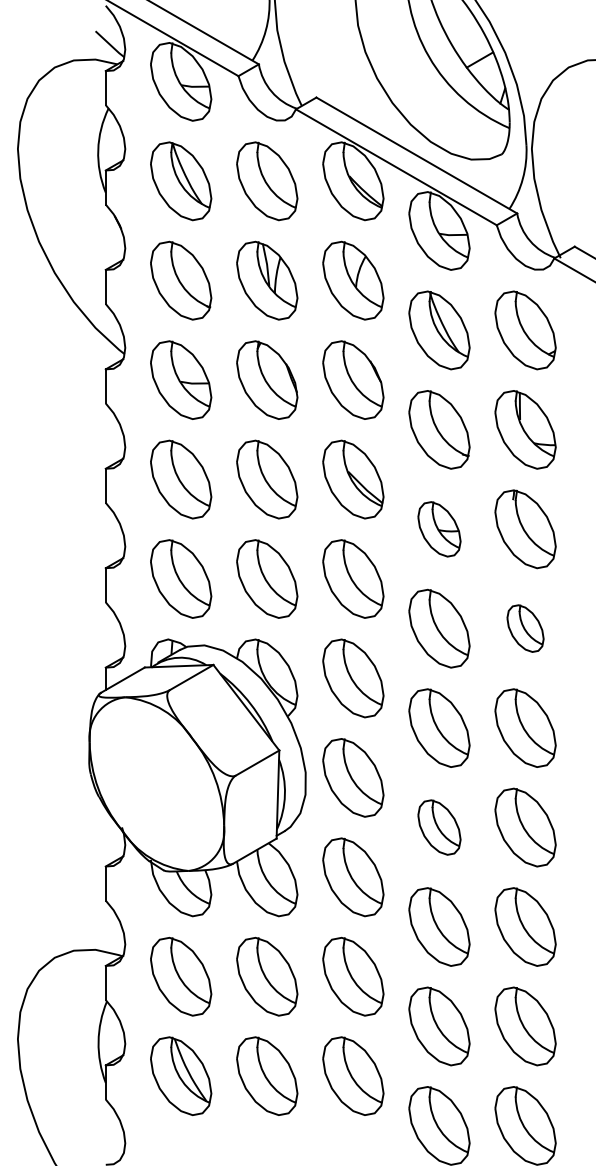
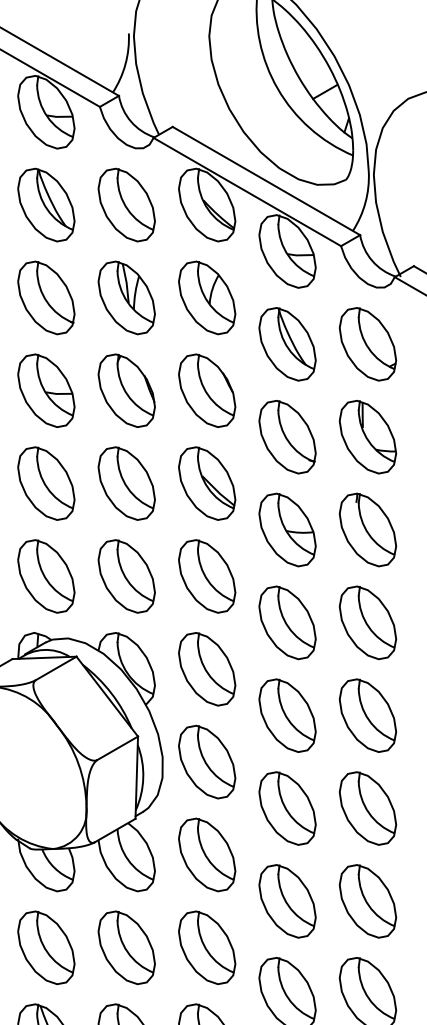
part: (439, 529) -> (287, 530), size x1.43
part: (525, 628) -> (367, 622), size x1.67
part: (439, 827) -> (287, 808), size x1.43

